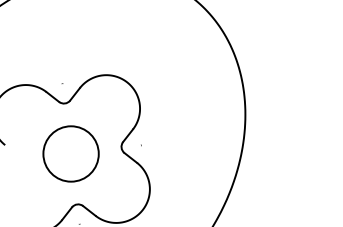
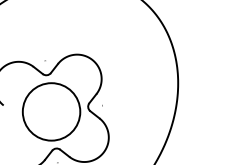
circle: (70, 153) -> (51, 111), size x1.43

